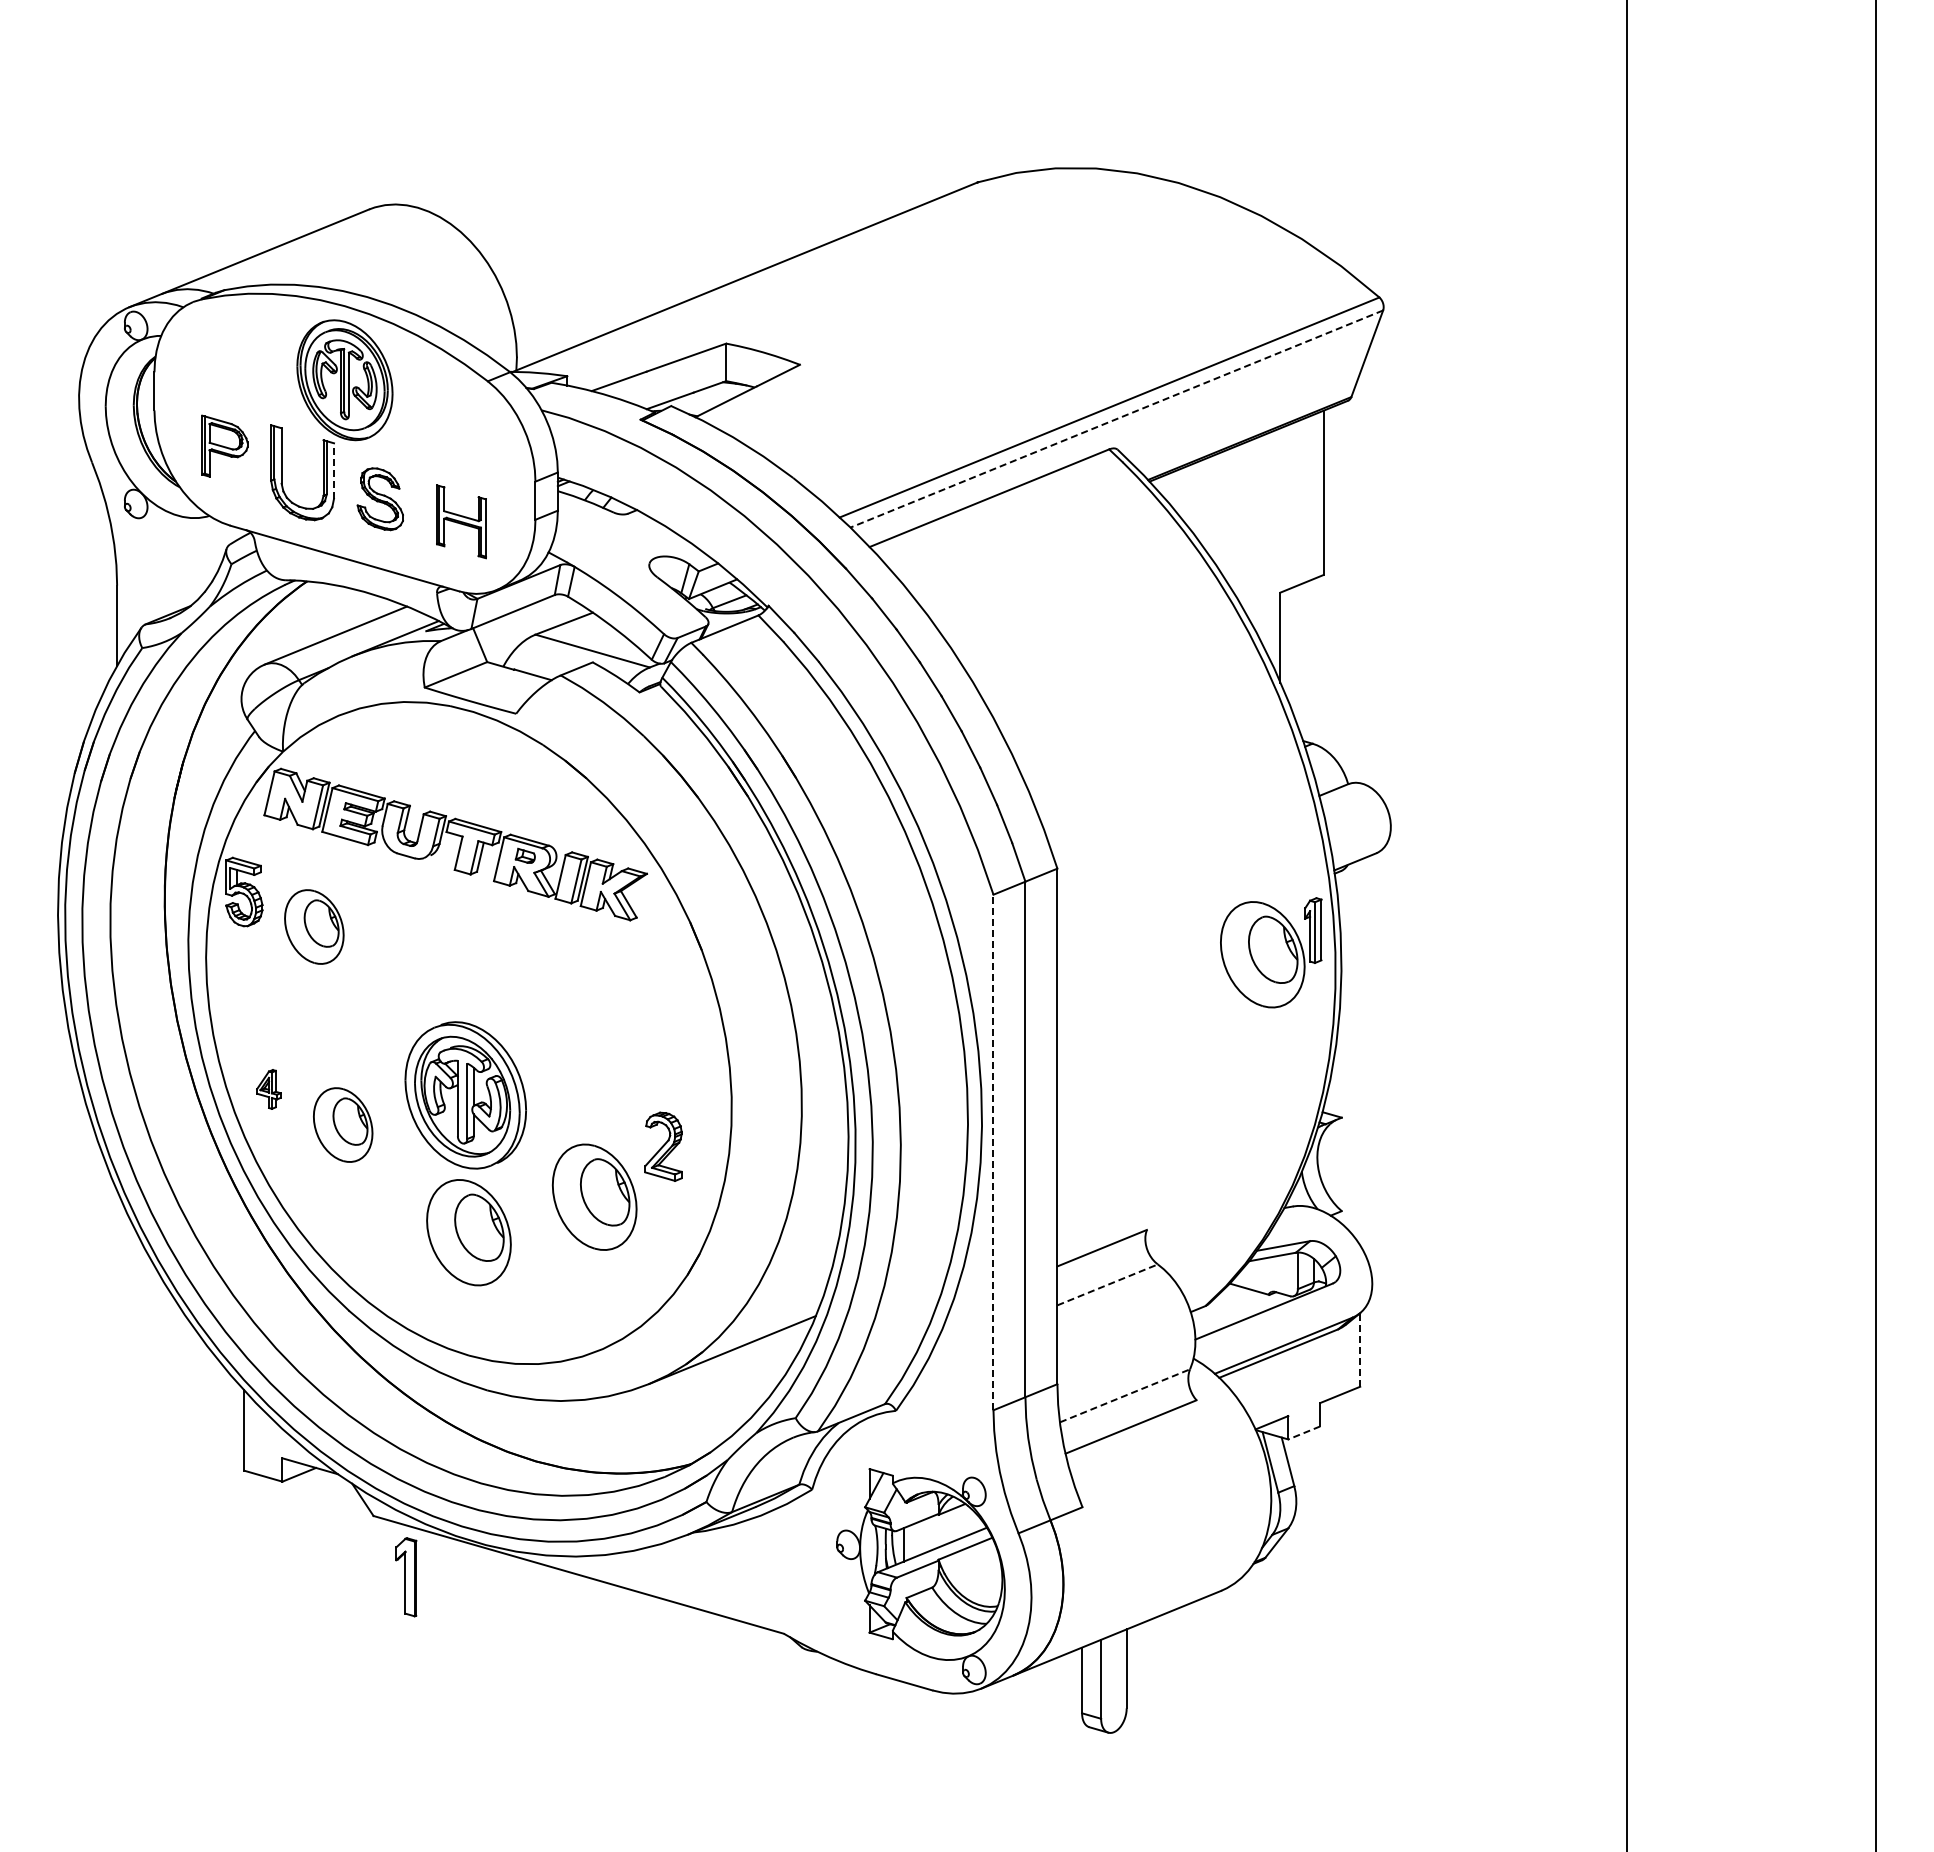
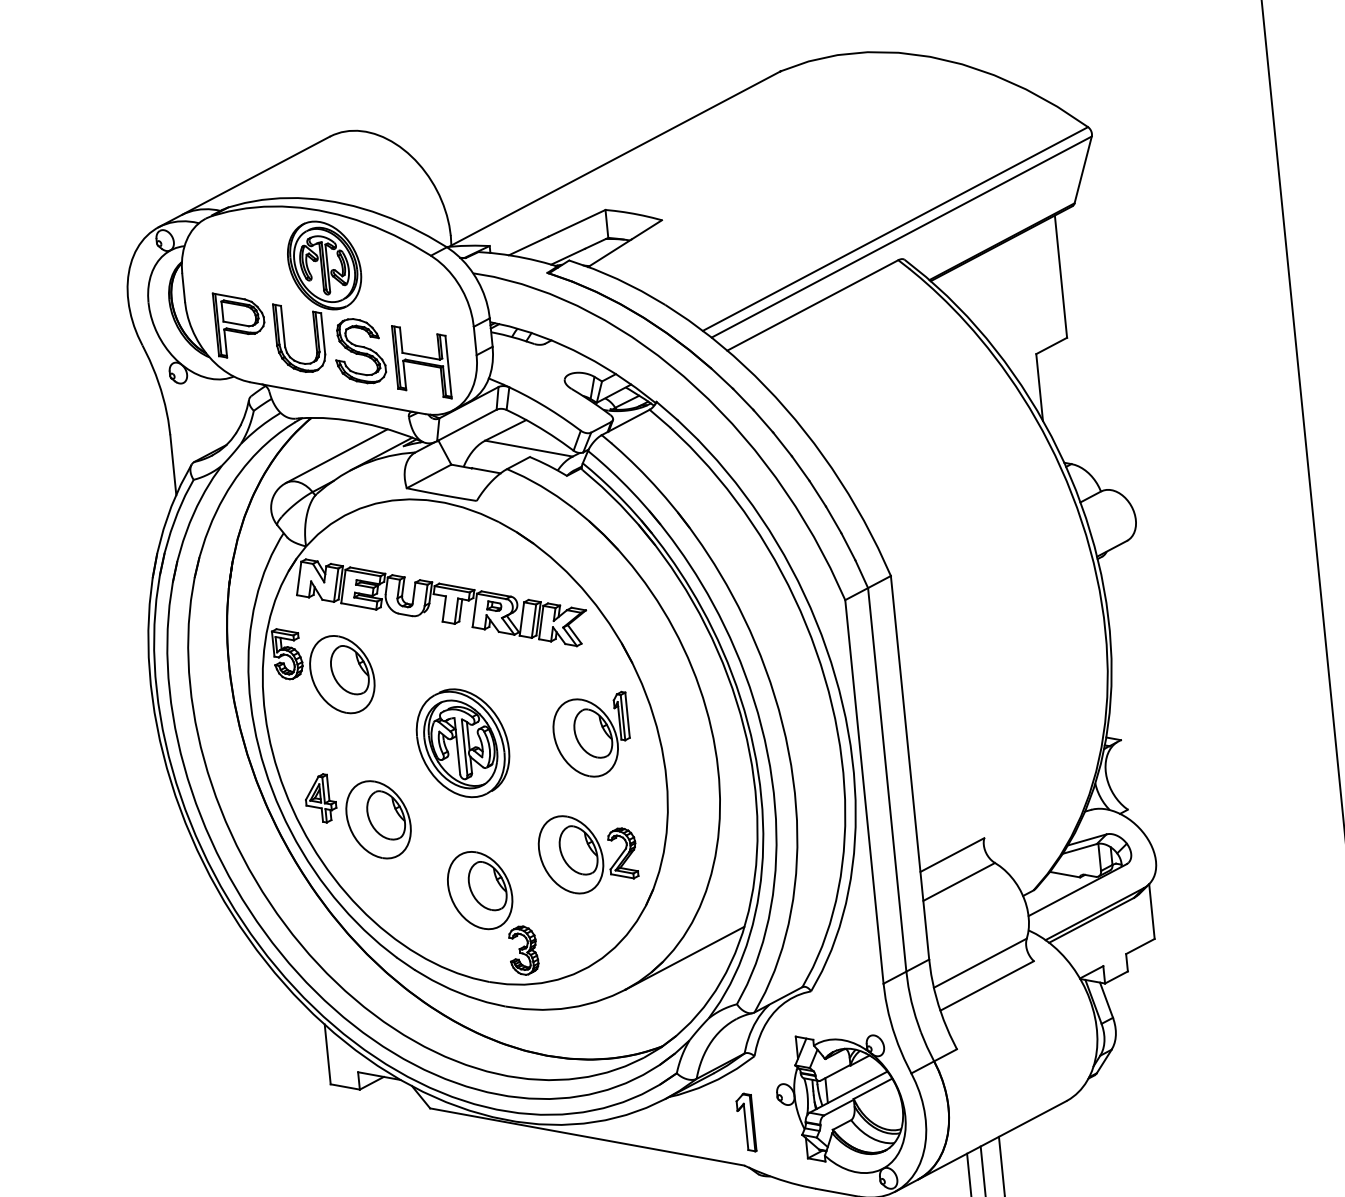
line: (1116, 419) -> (901, 237), dashed -> solid
part: (224, 445) -> (239, 323), size x1.43
line: (334, 471) -> (323, 334), dashed -> solid
part: (380, 499) -> (359, 351), size x1.43
part: (461, 521) -> (421, 361), size x1.43
part: (314, 926) -> (342, 674), size x1.43
part: (1271, 952) -> (592, 735), moved
part: (268, 1089) -> (320, 798), size x1.67
part: (465, 1095) -> (462, 743), moved
part: (342, 1124) -> (378, 819), size x1.43
part: (663, 1146) -> (622, 853), moved
line: (993, 1152) -> (864, 791), dashed -> solid
line: (1108, 1284) -> (959, 881), dashed -> solid
part: (518, 1318) -> (523, 950), added
line: (1360, 1349) -> (1152, 911), dashed -> solid
line: (1125, 1395) -> (980, 962), dashed -> solid
line: (1303, 1433) -> (1115, 977), dashed -> solid
part: (406, 1577) -> (746, 1123), moved

